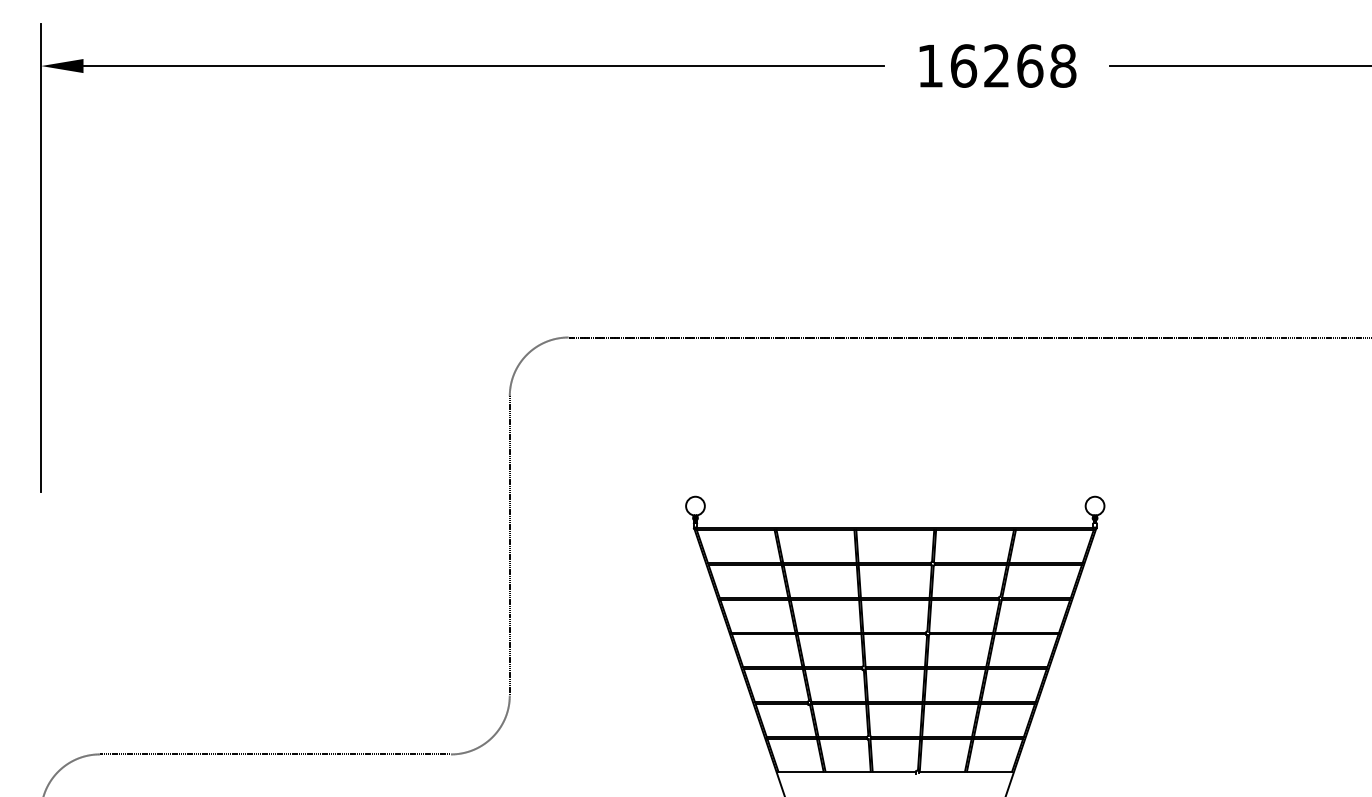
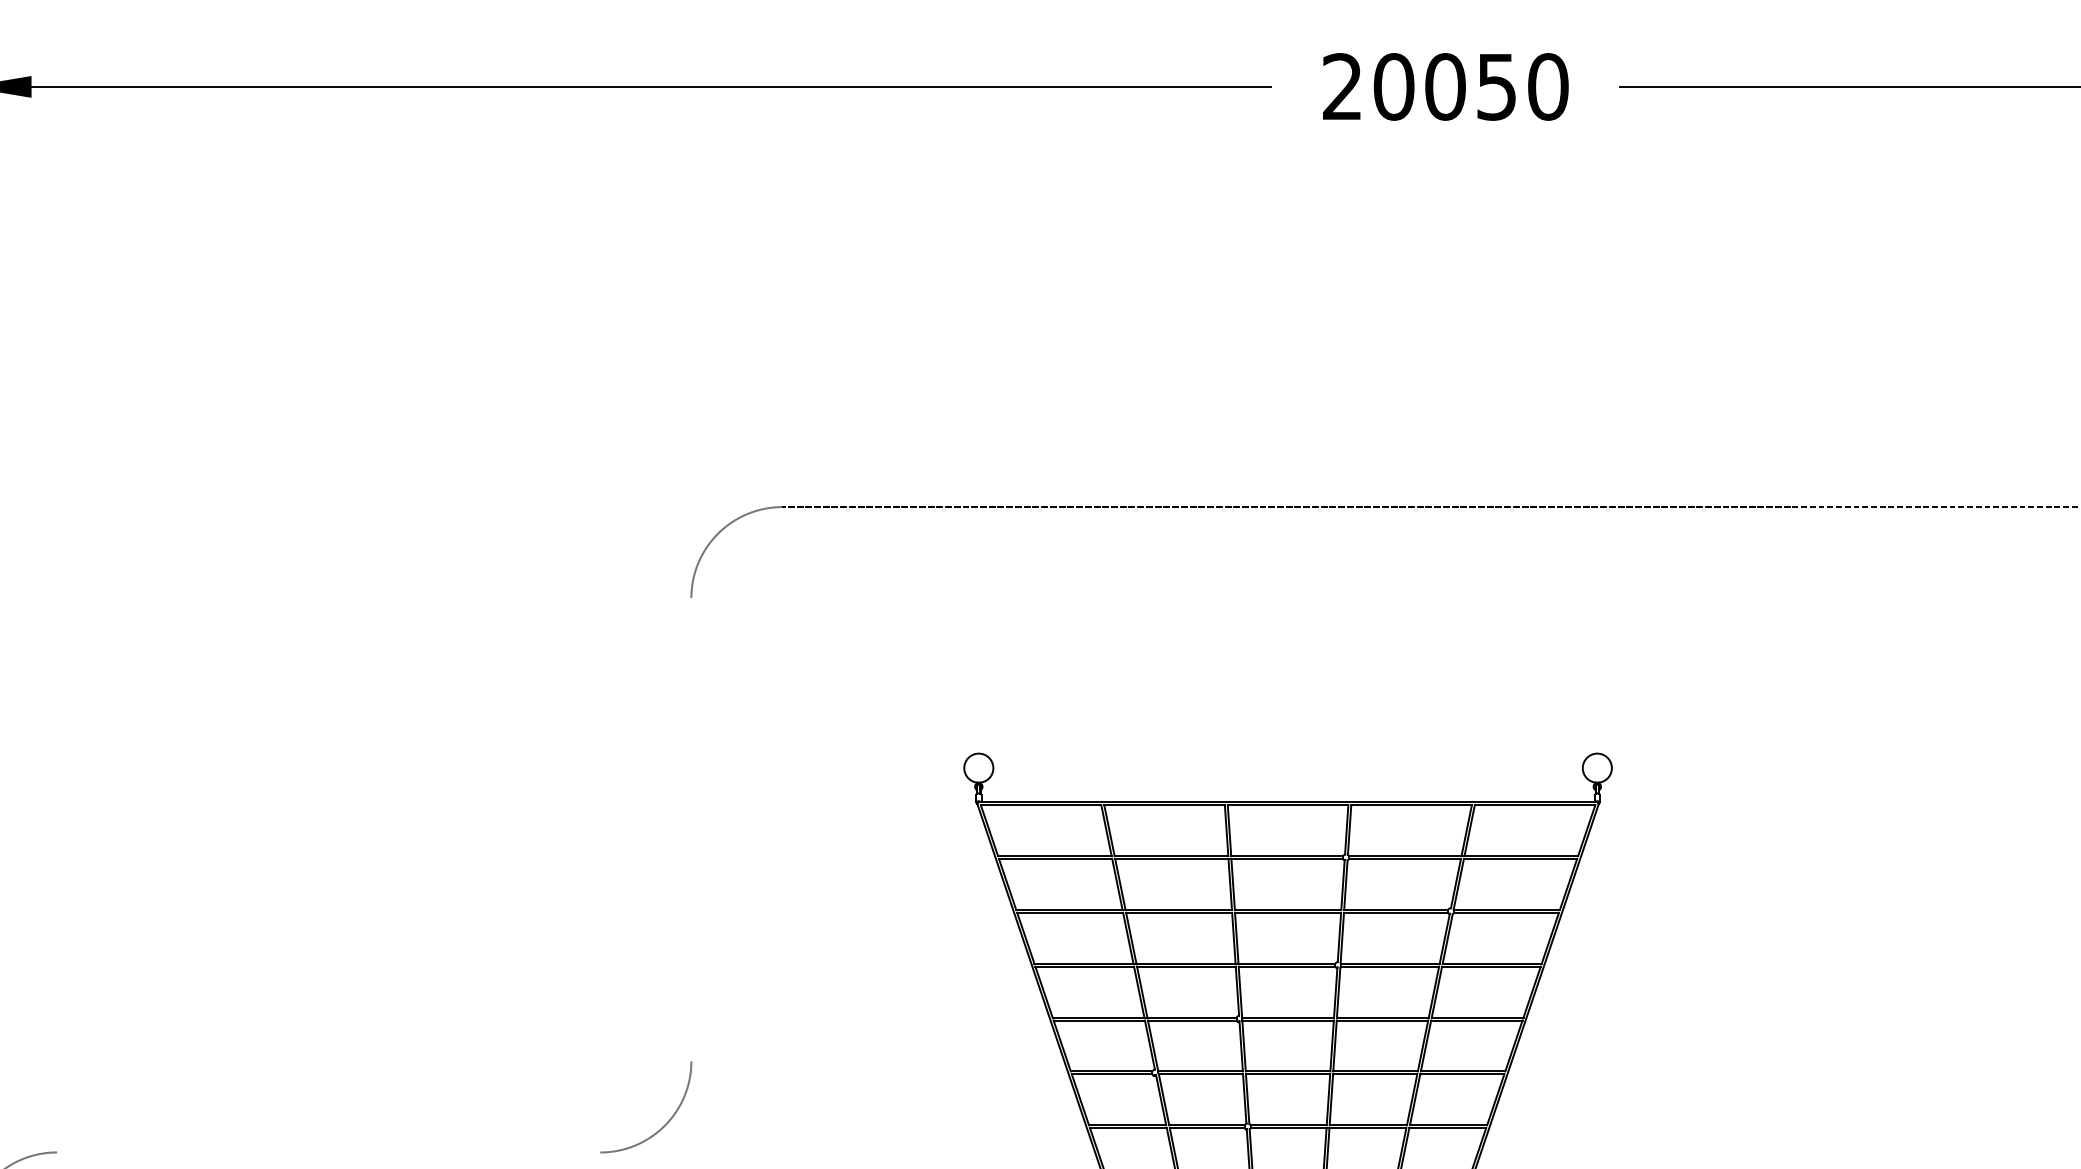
text: (996, 65) -> (1444, 86), 16268 -> 20050
line: (509, 545) -> (690, 829), removed
line: (275, 754) -> (328, 1152), removed

